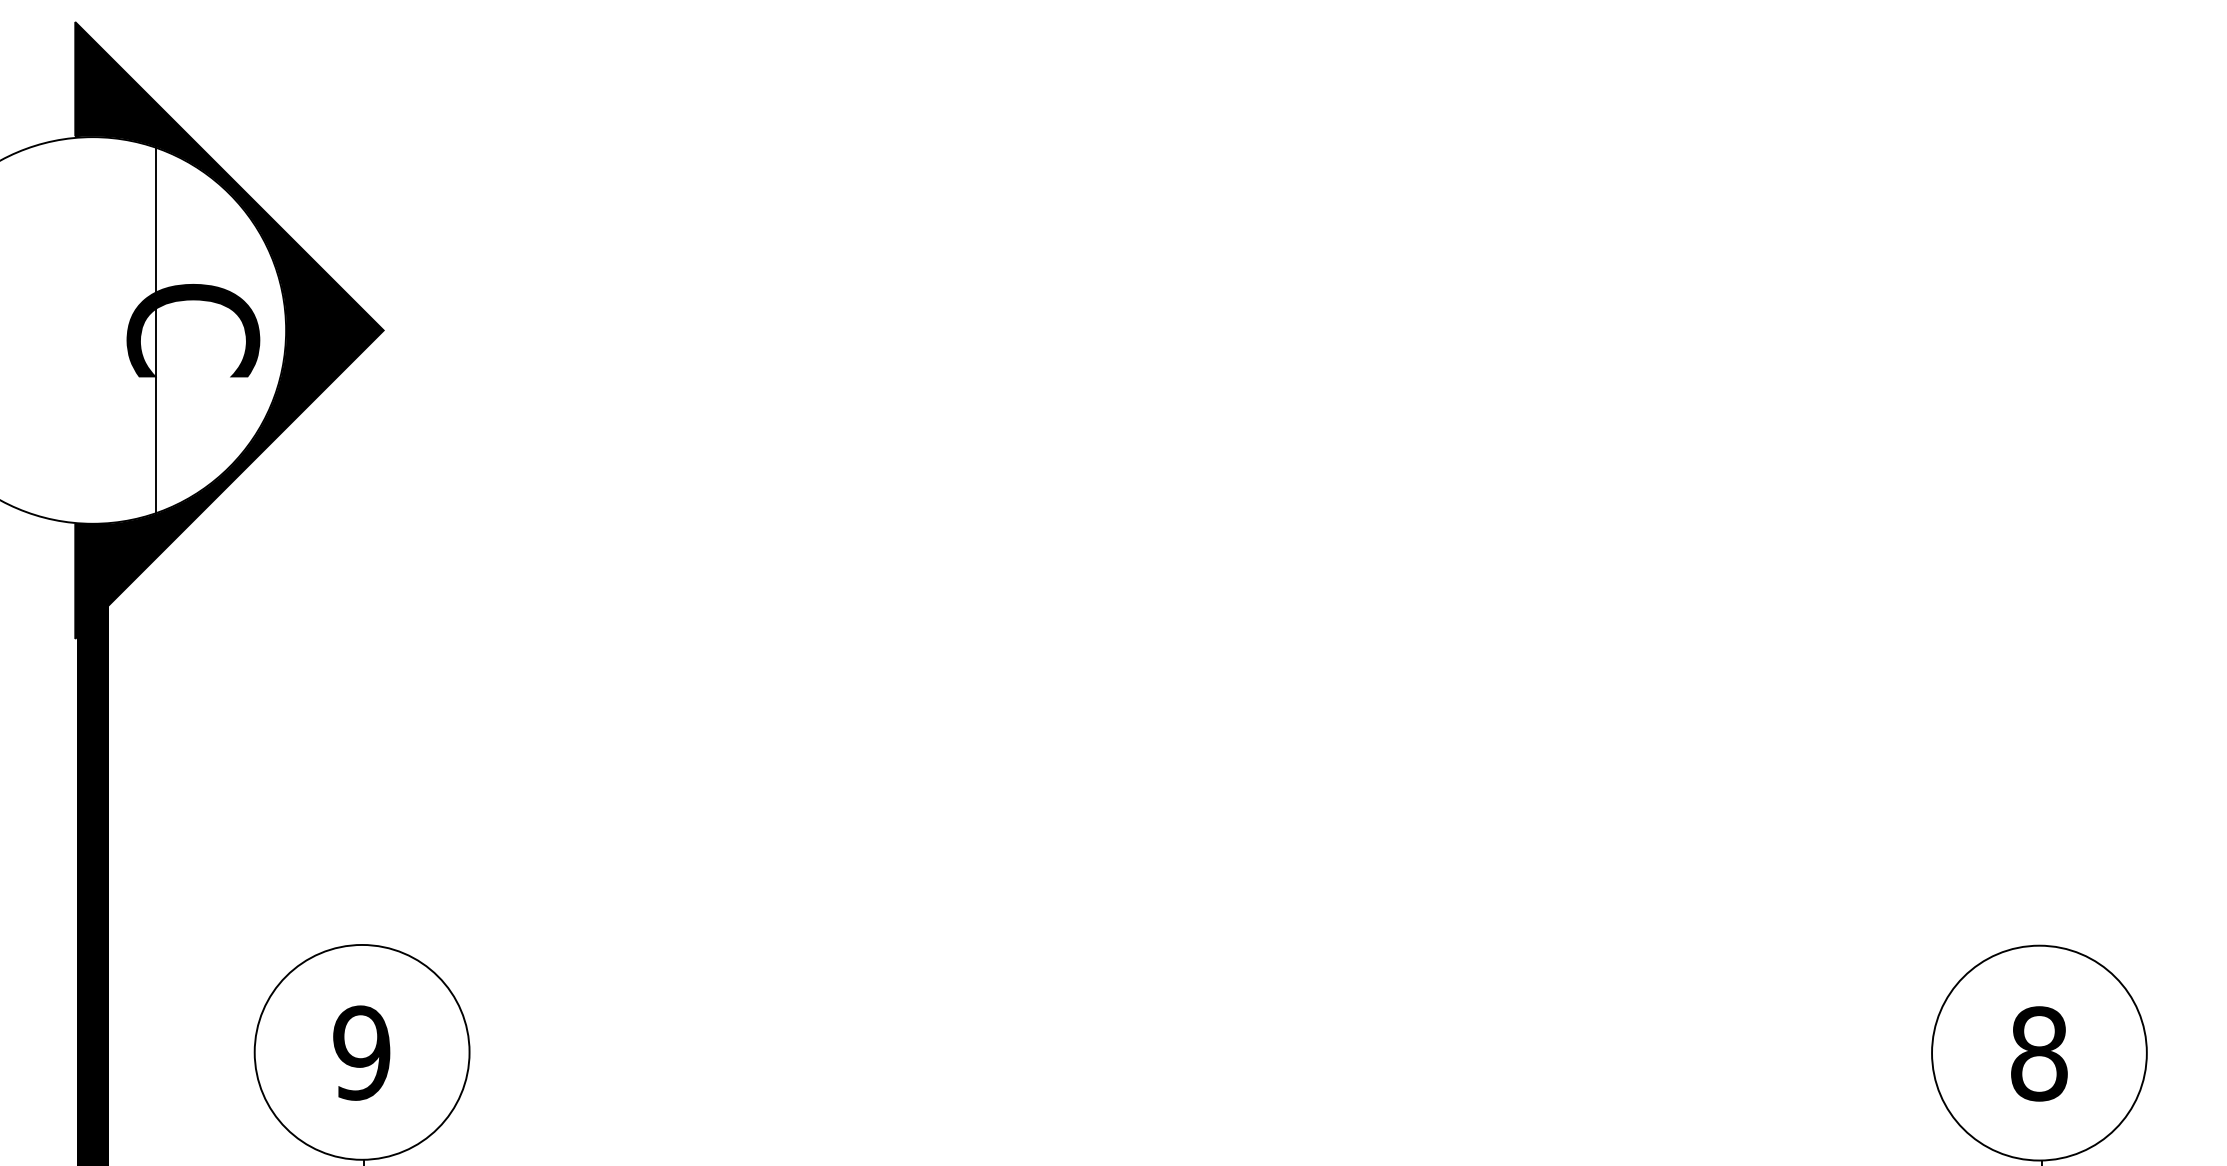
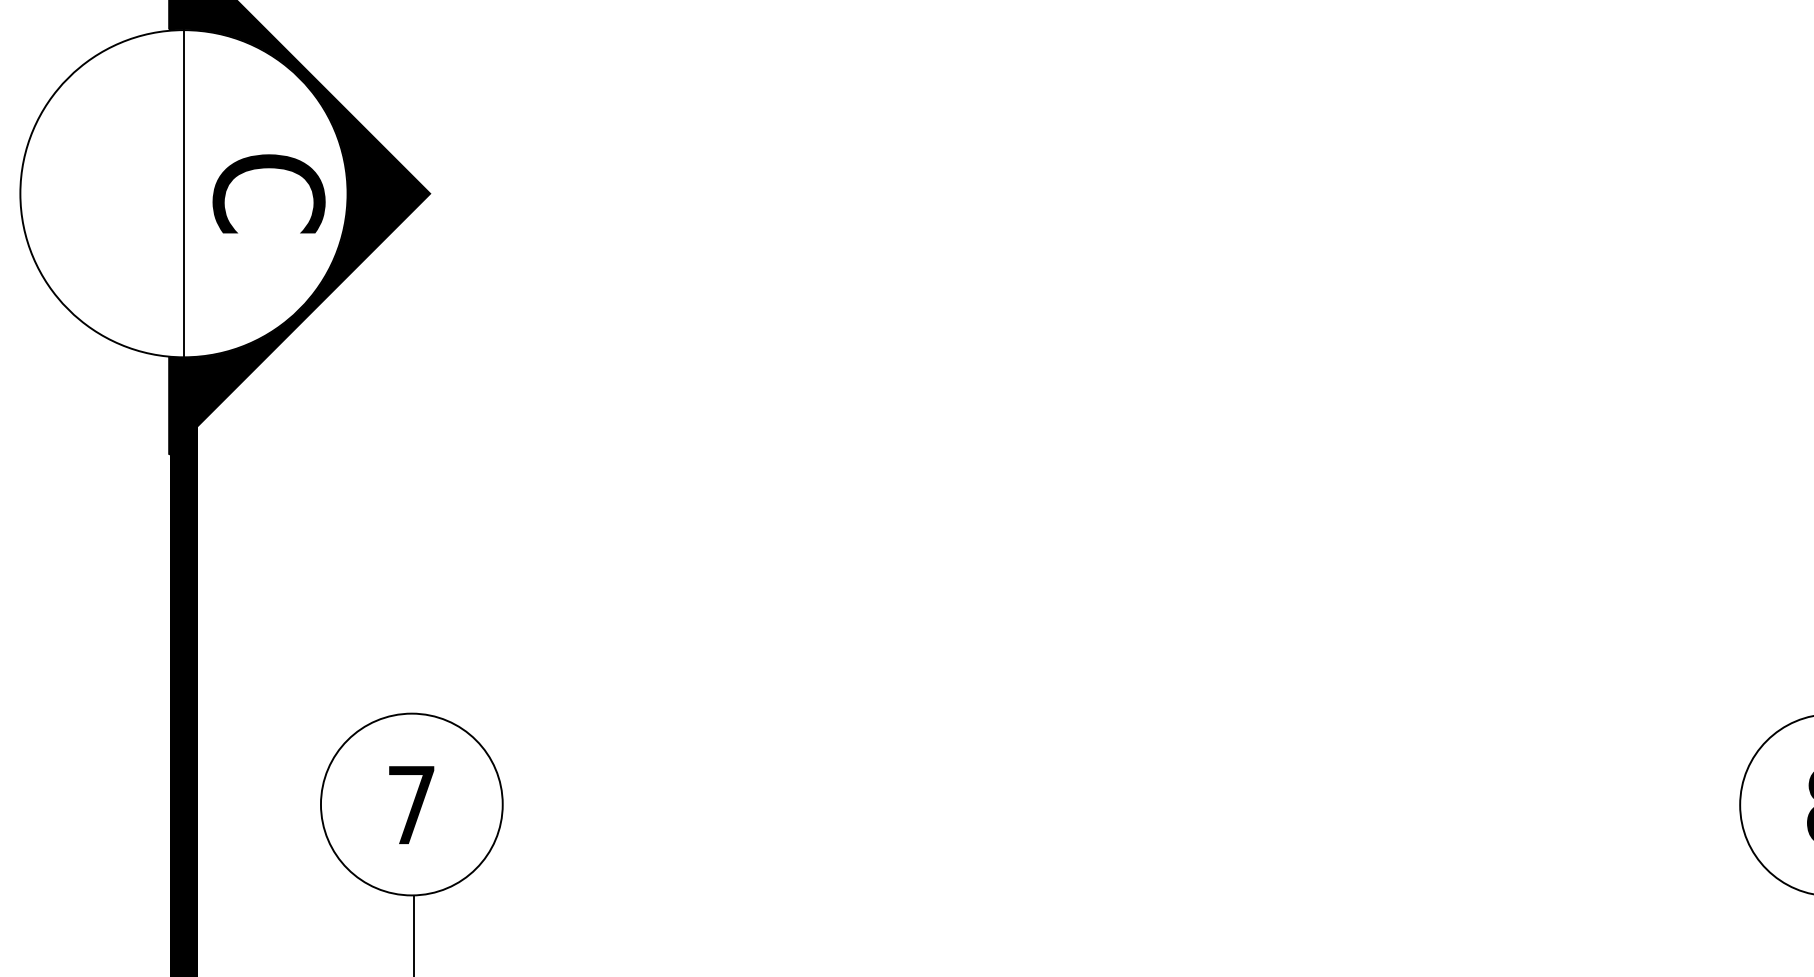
line: (155, 330) -> (183, 193), moved
text: (361, 1052) -> (411, 804), 9 -> 7

